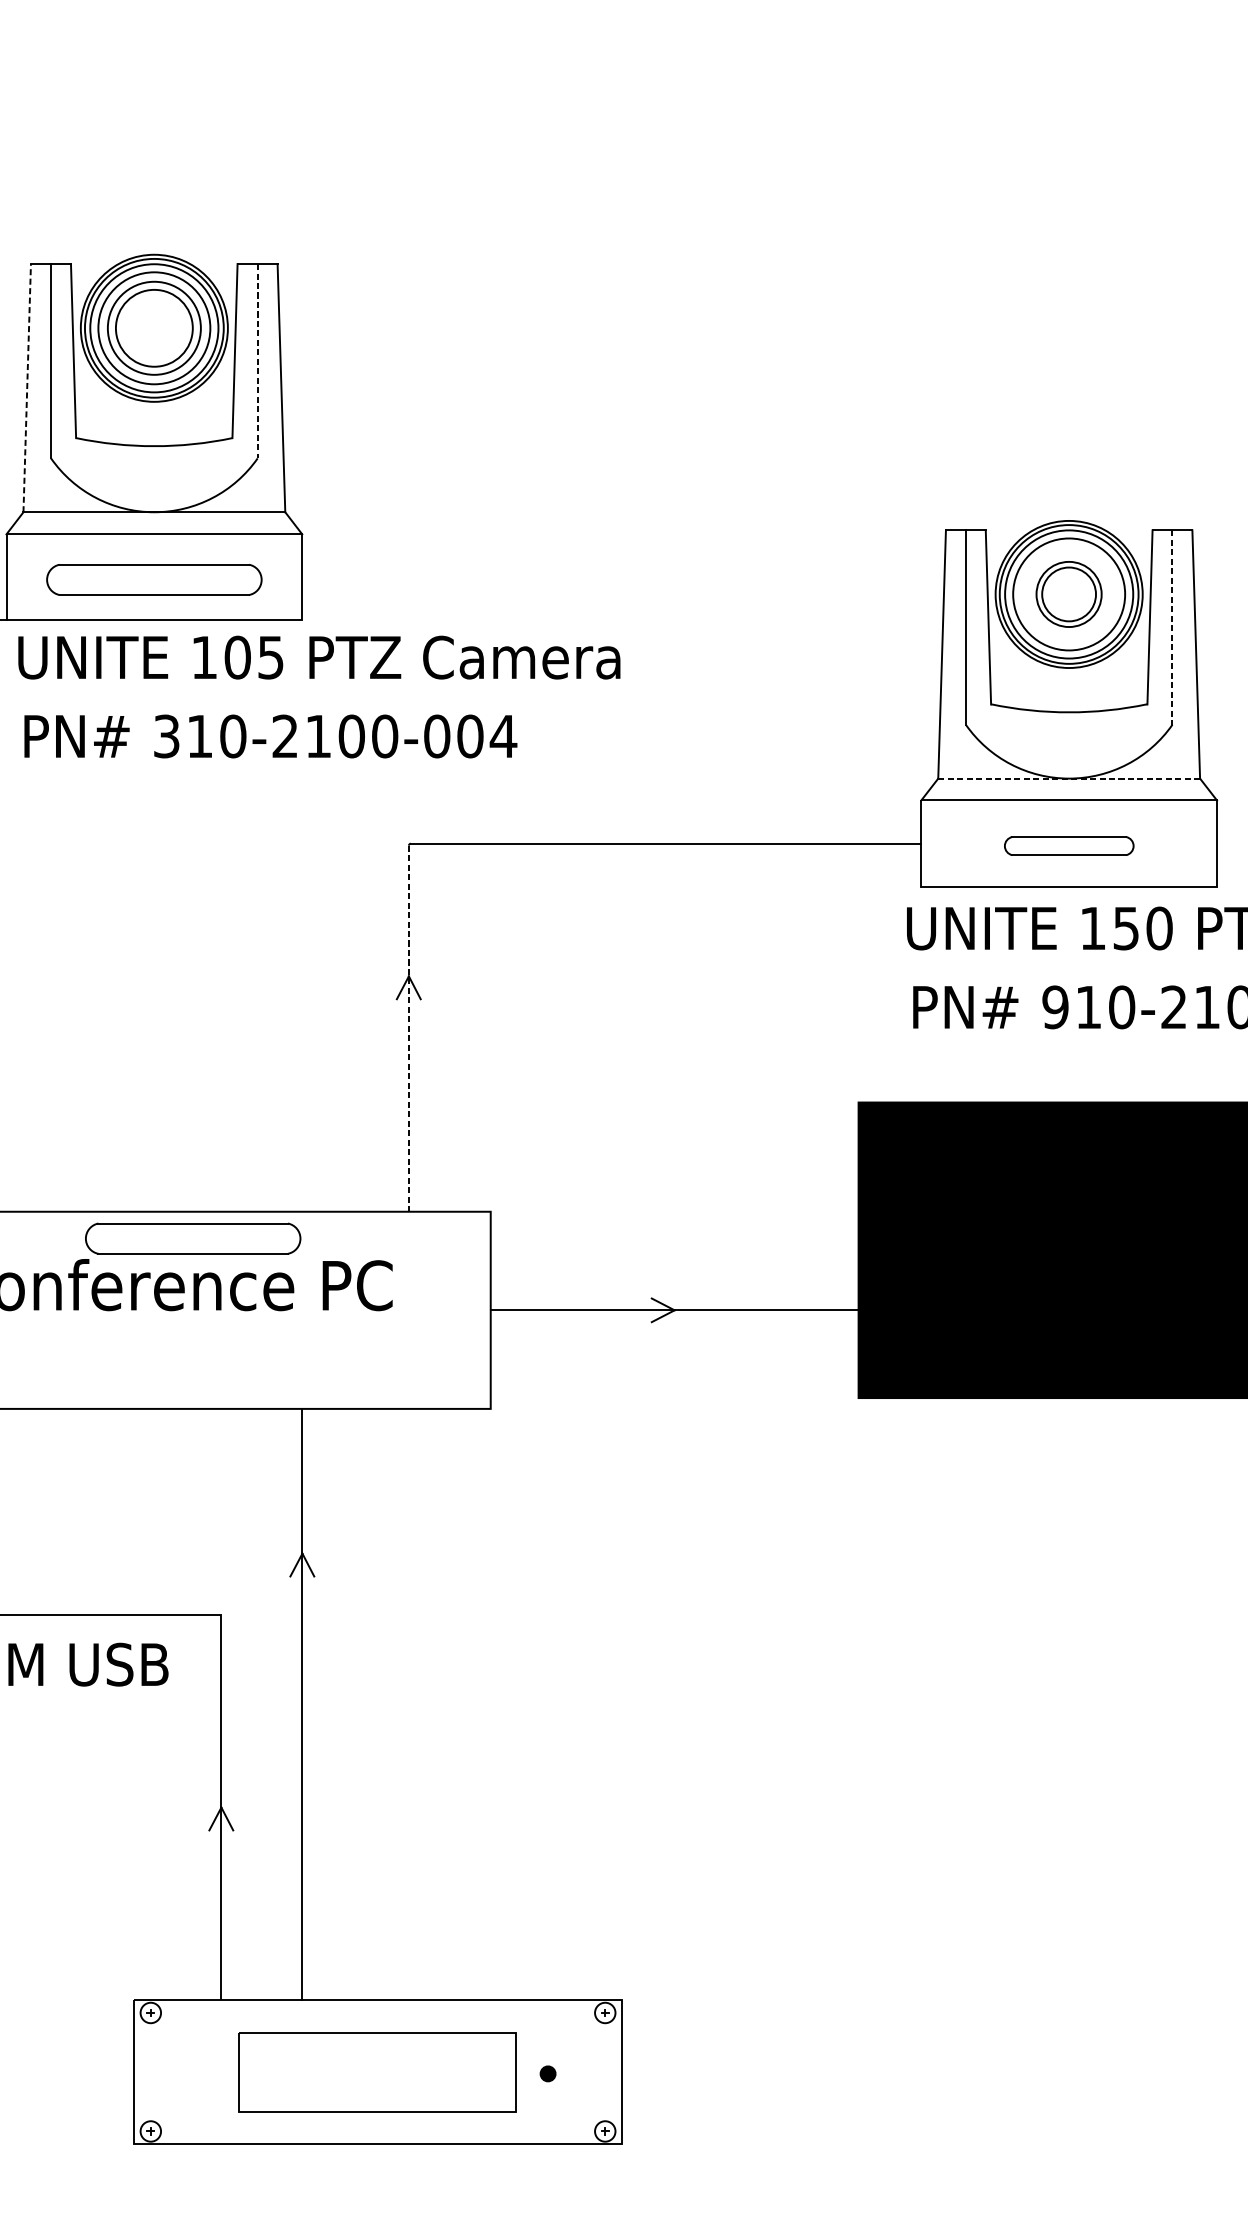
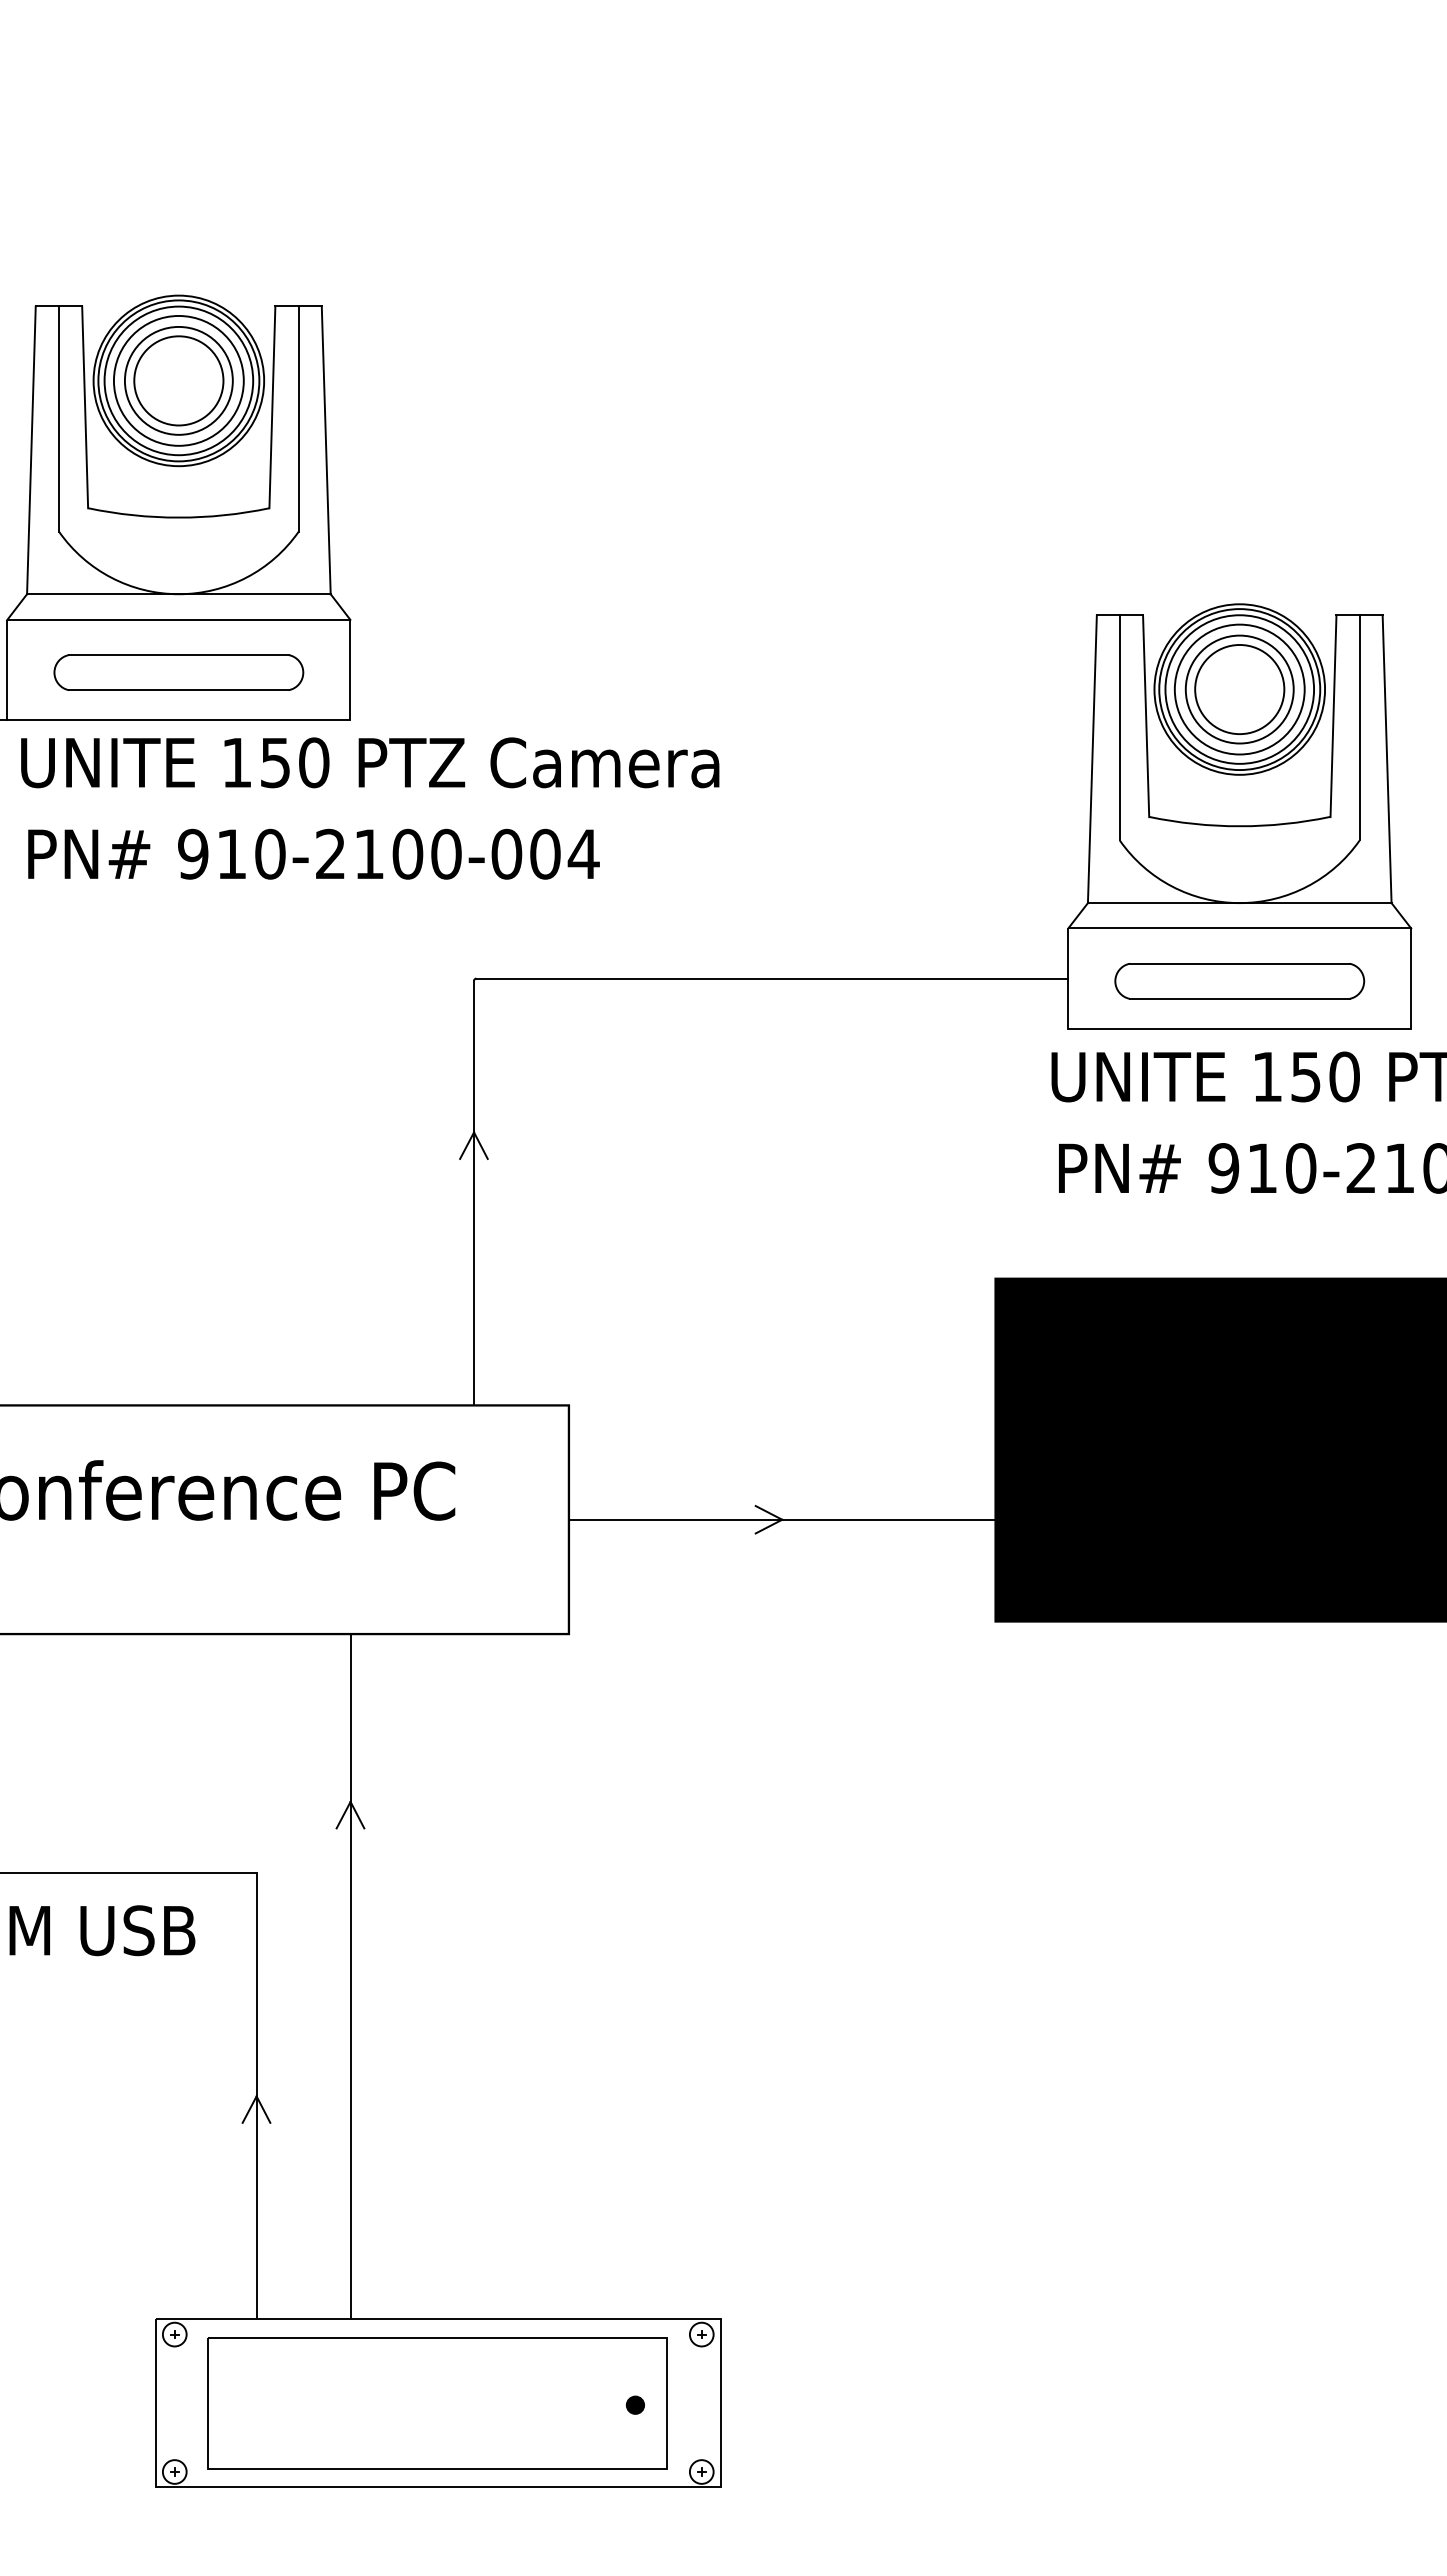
line: (257, 361) -> (298, 419), dashed -> solid
line: (27, 388) -> (31, 450), dashed -> solid
part: (1068, 594) -> (1239, 689), size x1.43
line: (1172, 627) -> (1359, 727), dashed -> solid
text: (254, 657) -> (294, 762), 105 -> 150
text: (166, 736) -> (193, 854), 310-2100-004 -> 910-2100-004
line: (1068, 778) -> (1239, 903), dashed -> solid
part: (1068, 846) -> (1239, 981), size x1.67
line: (409, 1029) -> (474, 1193), dashed -> solid
part: (192, 1238) -> (223, 1436), removed
part: (377, 2072) -> (437, 2403), size x1.43

